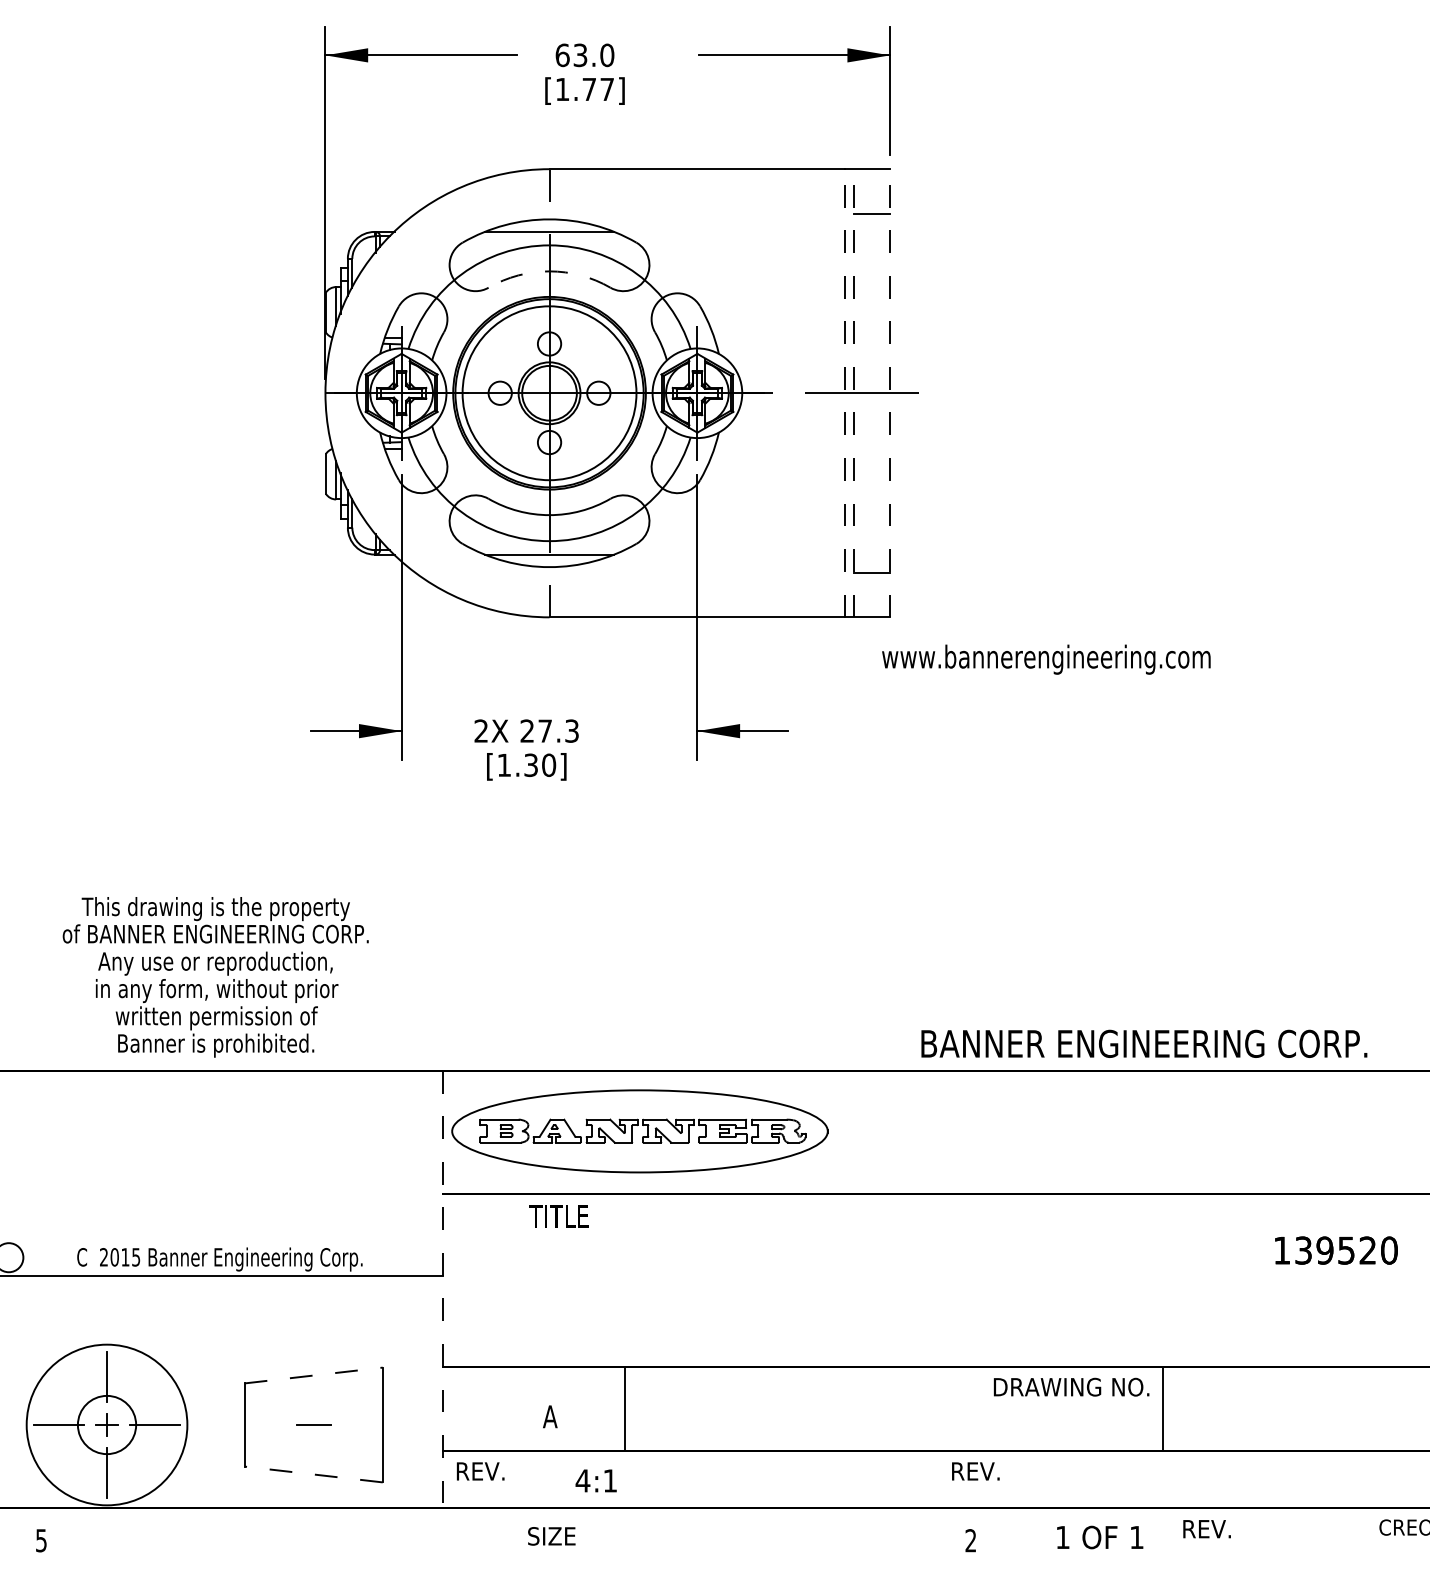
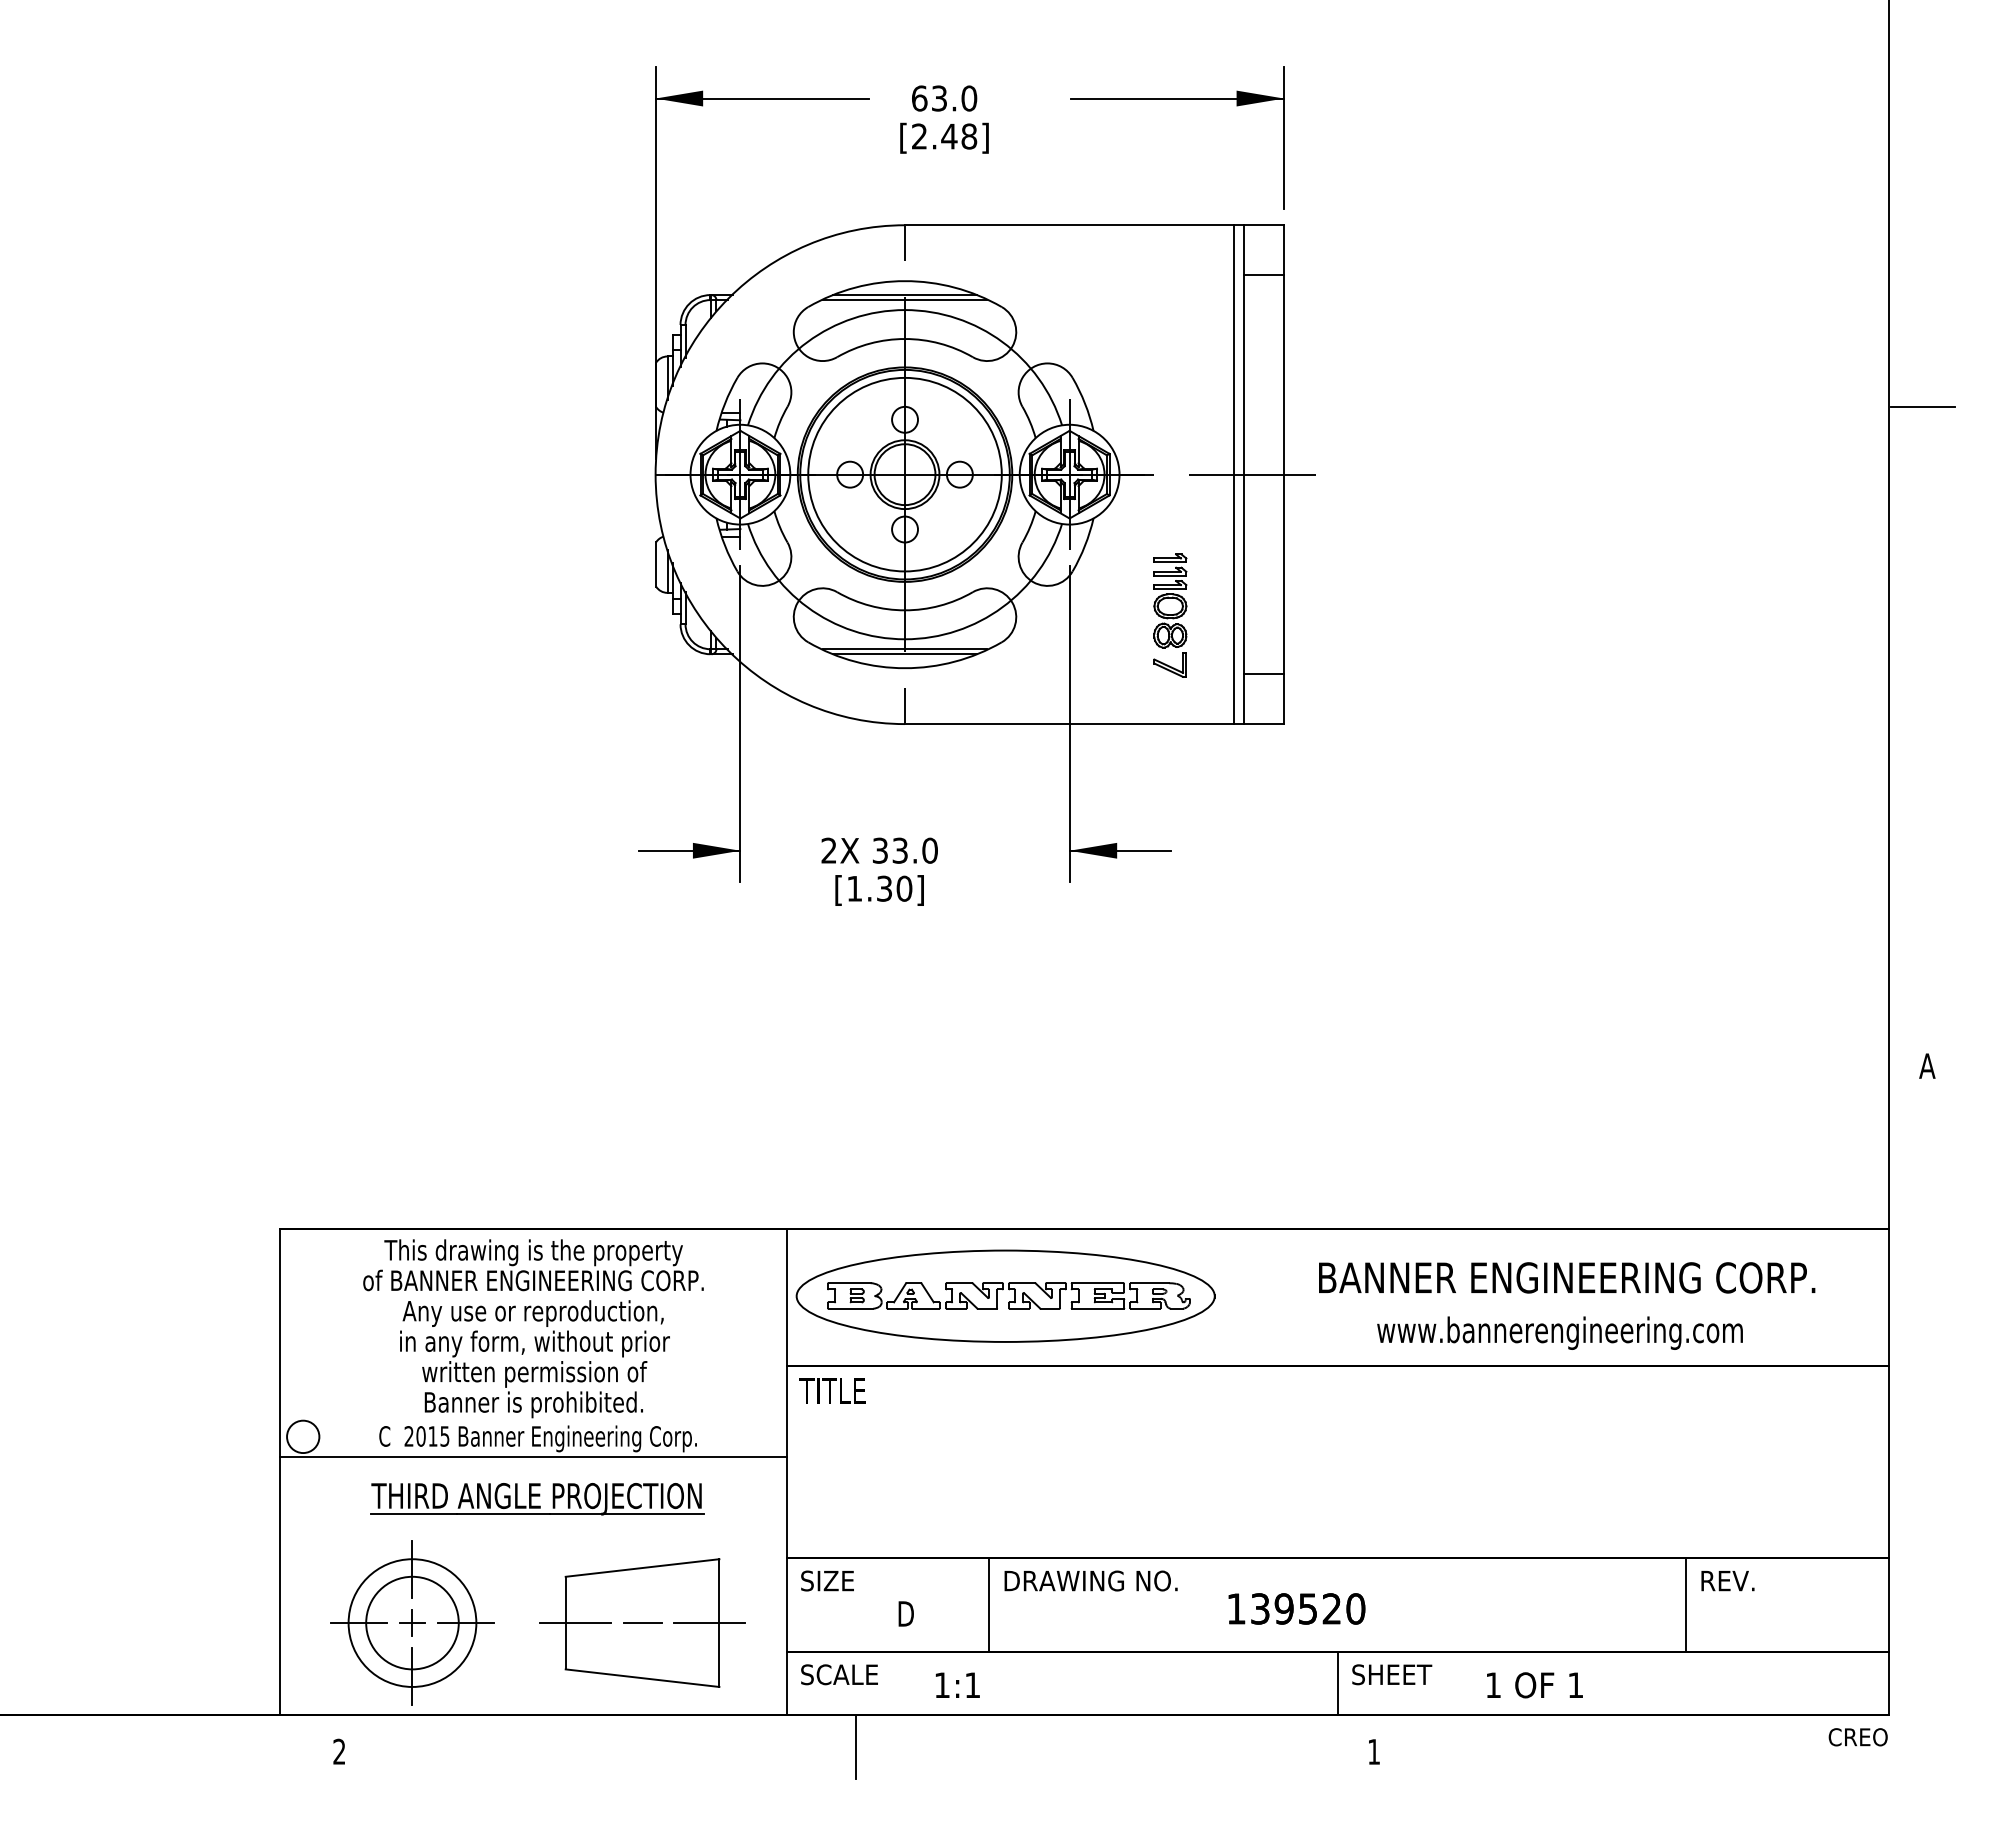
text: (585, 89) -> (944, 136), [1.77] -> [2.48]
line: (549, 236) -> (904, 300), added
arc: (549, 271) -> (905, 339), dashed -> solid
line: (845, 393) -> (1234, 474), dashed -> solid
line: (854, 393) -> (1244, 474), dashed -> solid
line: (890, 393) -> (1284, 474), dashed -> solid
part: (788, 519) -> (1170, 615), added
line: (549, 550) -> (904, 649), added
text: (1045, 659) -> (1559, 1332), moved
text: (549, 730) -> (904, 850), 27.3 -> 33.0
text: (215, 977) -> (533, 1328), moved
text: (1144, 1043) -> (1567, 1277), moved
text: (558, 1216) -> (832, 1390), moved
text: (1336, 1250) -> (1296, 1608), moved
line: (443, 1289) -> (786, 1472), dashed -> solid
part: (219, 1313) -> (537, 1499), added
line: (314, 1375) -> (643, 1567), dashed -> solid
text: (1071, 1386) -> (1090, 1580), moved
line: (1163, 1408) -> (1686, 1604), moved
text: (549, 1416) -> (905, 1613), A -> D
circle: (107, 1424) -> (412, 1622), size x0.71
circle: (107, 1424) -> (412, 1622), size x1.43
line: (253, 1425) -> (575, 1623), added
line: (373, 1425) -> (709, 1623), added
text: (490, 1471) -> (839, 1674), REV. -> SCALE
text: (987, 1471) -> (1392, 1674), REV. -> SHEET
line: (313, 1474) -> (642, 1678), dashed -> solid
line: (938, 1479) -> (1337, 1683), added
text: (583, 1480) -> (942, 1684), 4:1 -> 1:1
text: (1206, 1529) -> (1727, 1581), moved
line: (505, 1535) -> (856, 1746), added
text: (551, 1535) -> (827, 1580), moved
text: (1099, 1537) -> (1534, 1685), moved
text: (41, 1540) -> (339, 1751), 5 -> 2
text: (970, 1540) -> (1373, 1751), 2 -> 1

